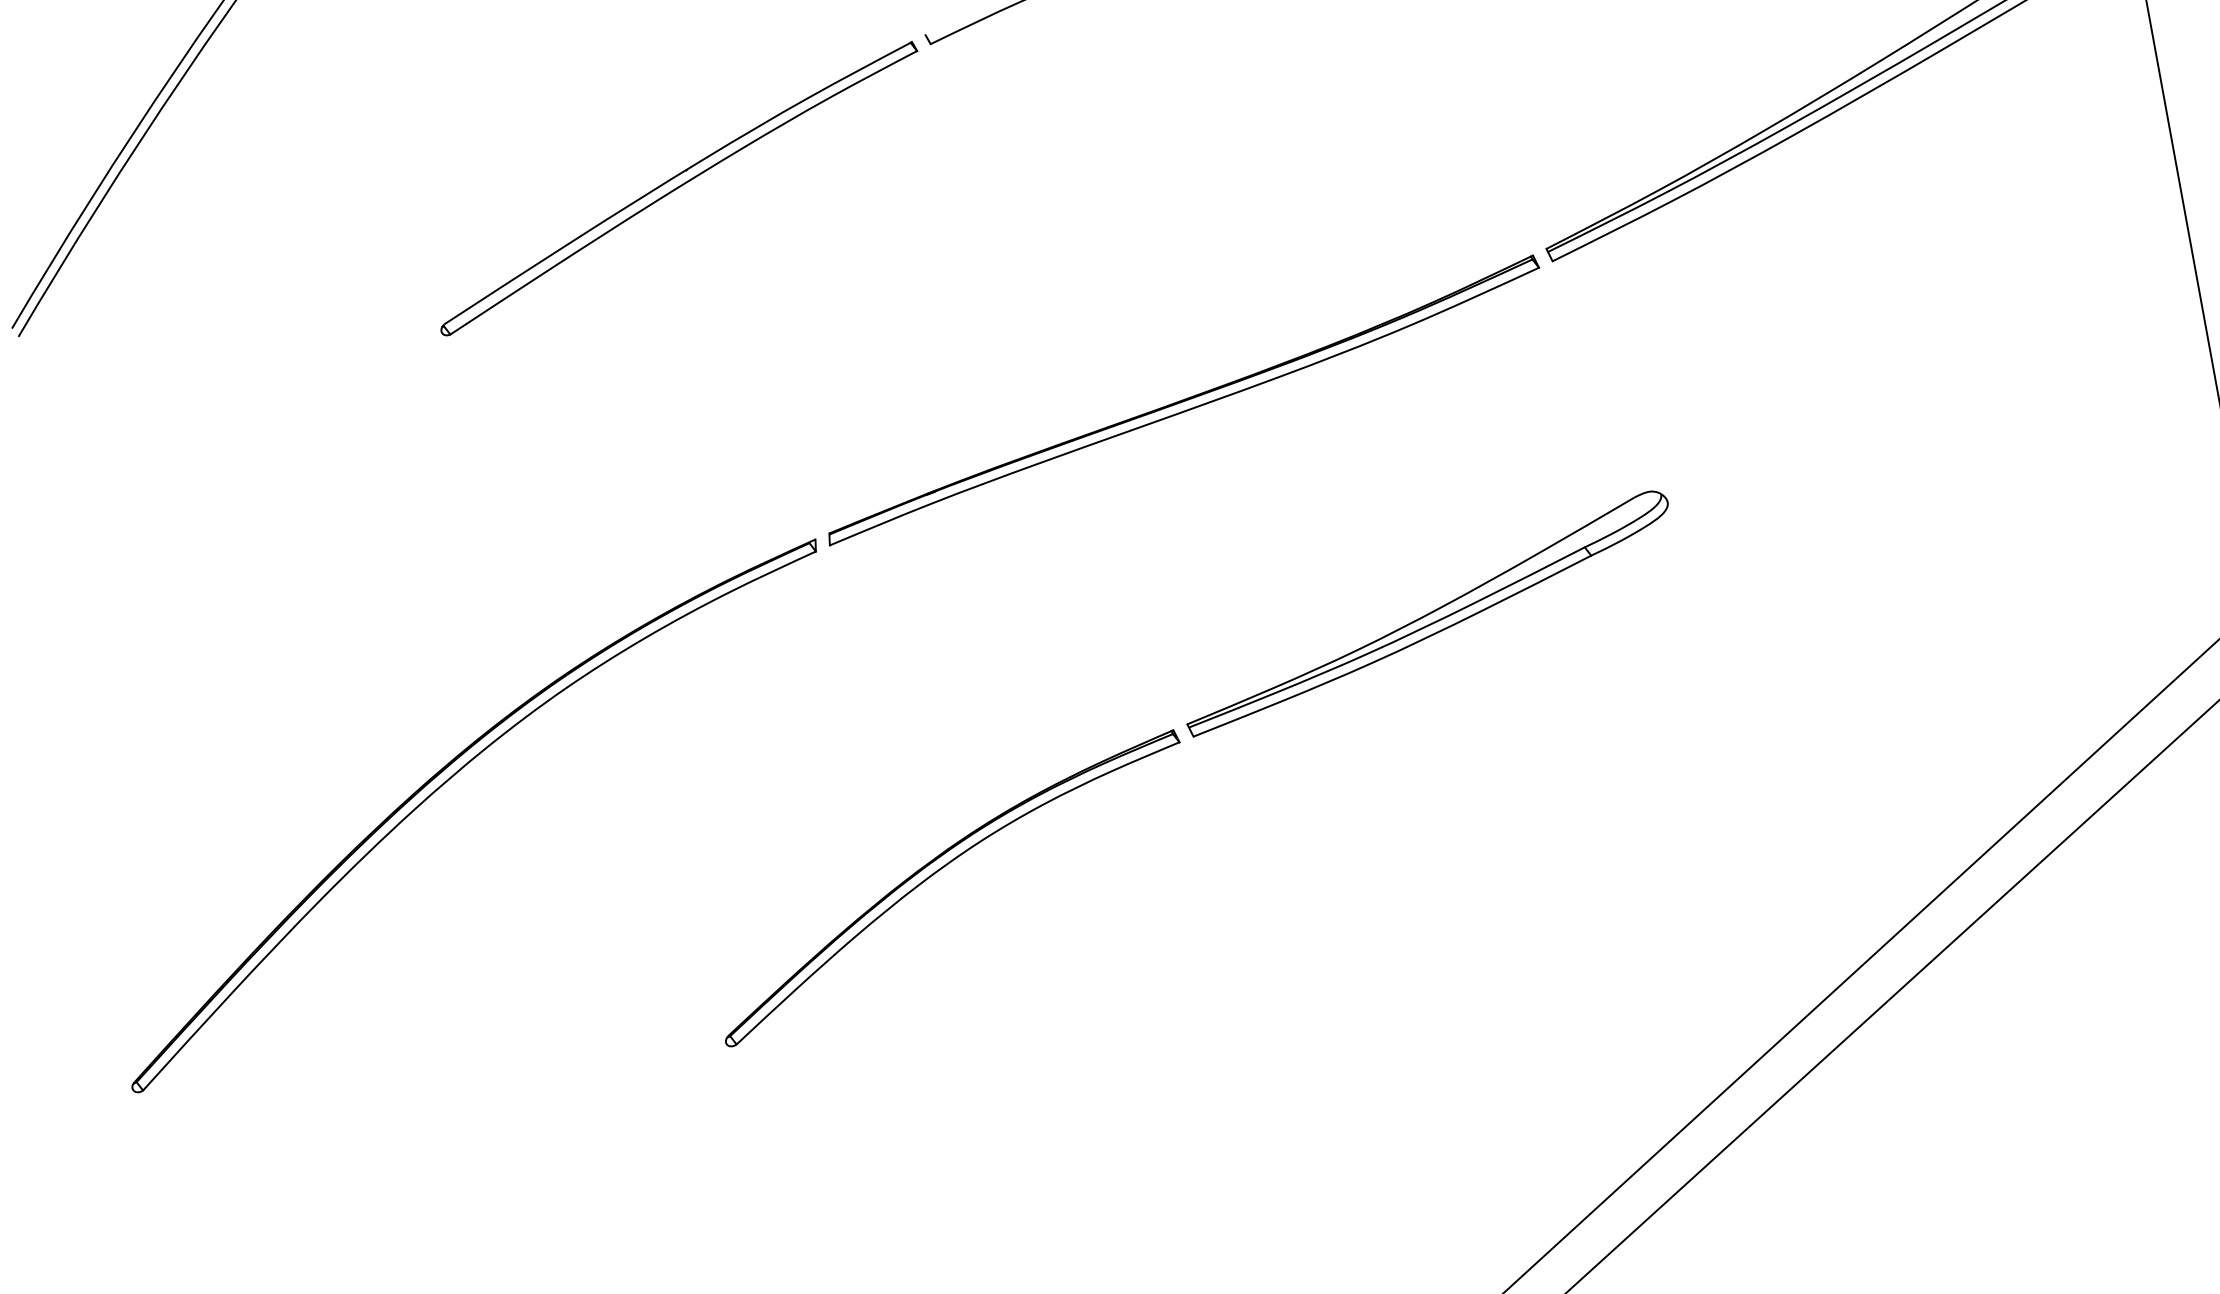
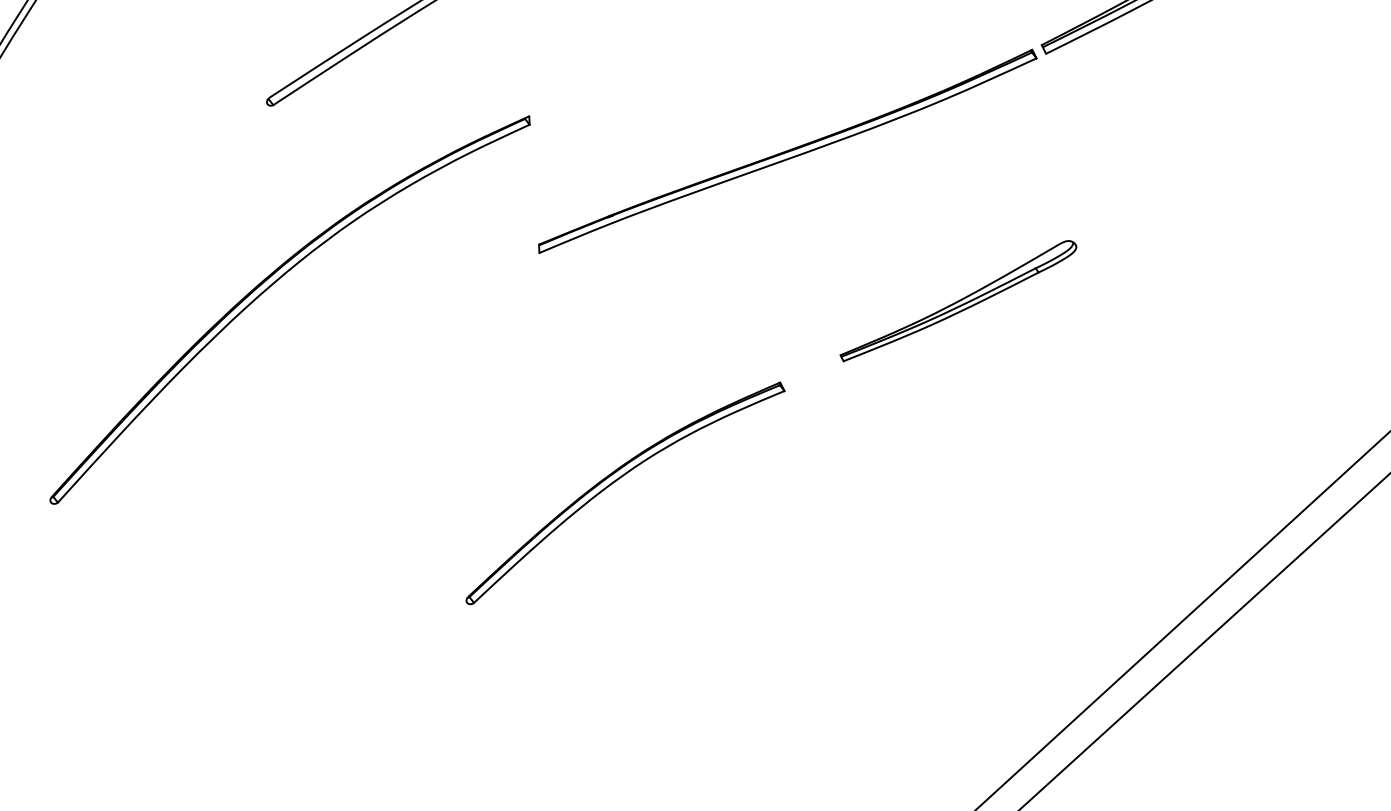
part: (1427, 613) -> (958, 300), size x0.7
part: (443, 785) -> (268, 288), moved

